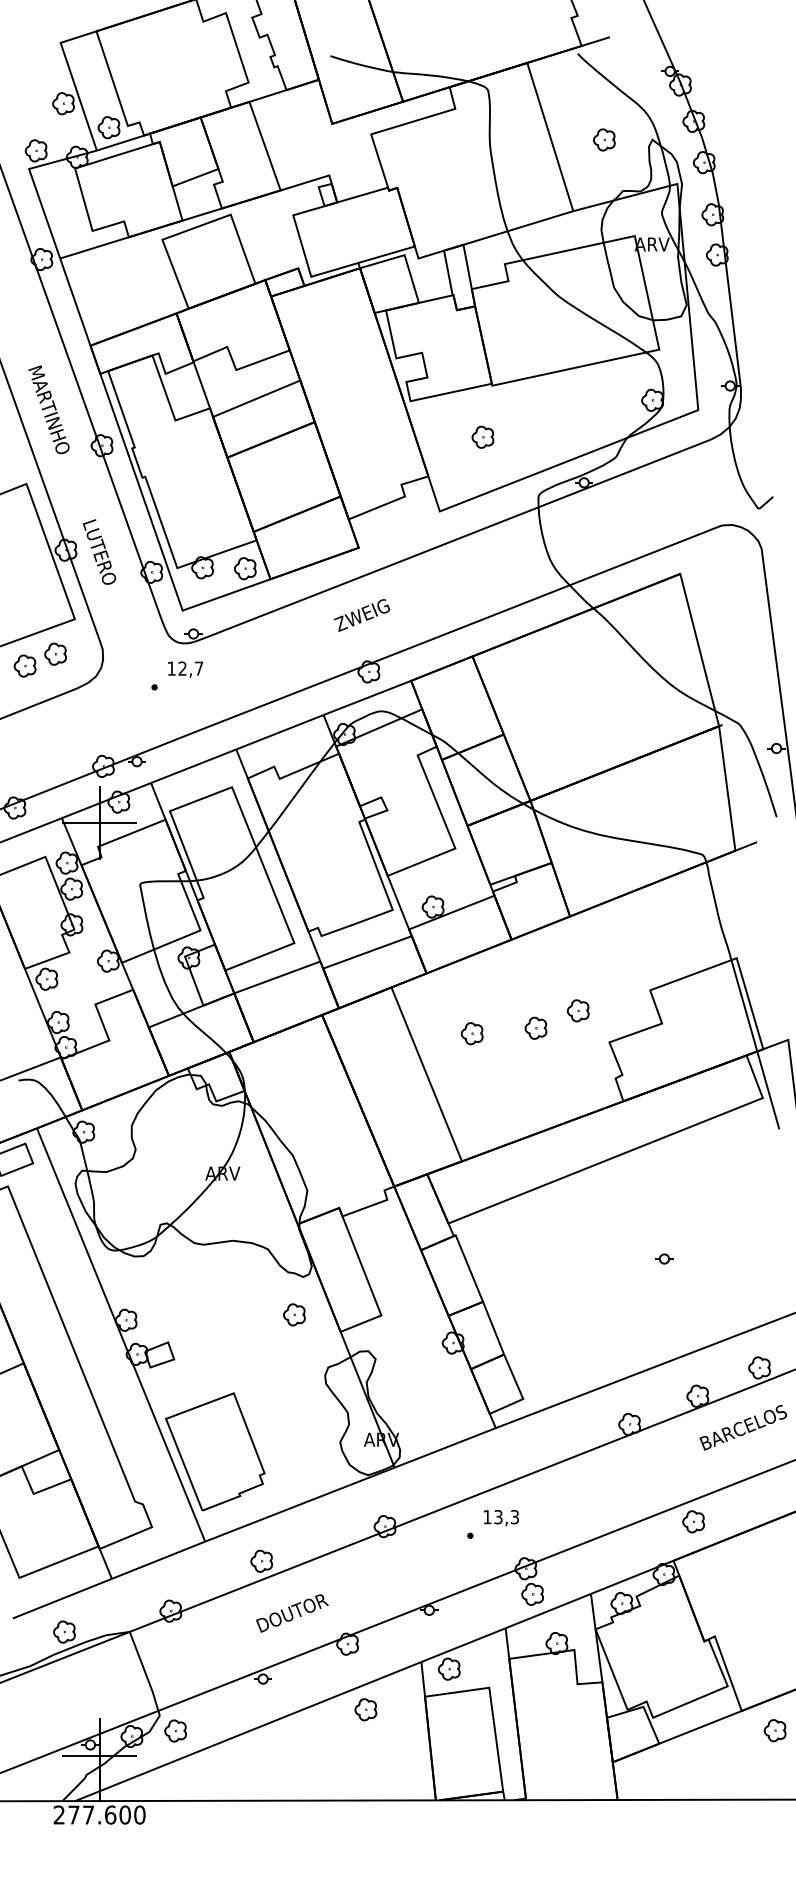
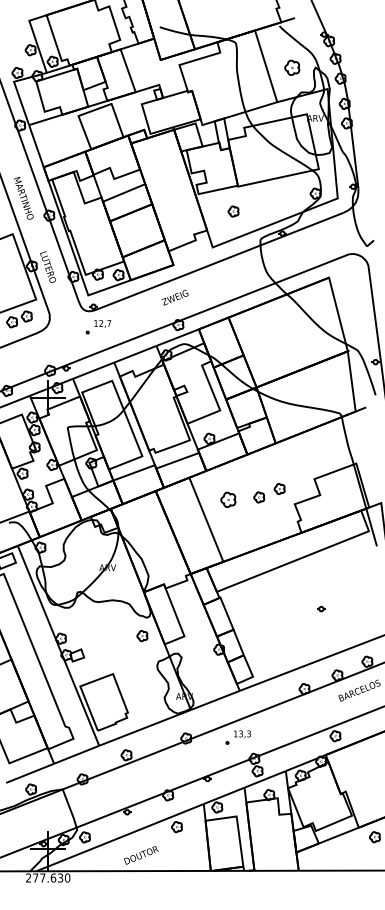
part: (604, 139) -> (292, 67), size x1.4
part: (176, 676) -> (98, 327), moved
part: (472, 1034) -> (228, 500), size x1.4
text: (292, 1613) -> (141, 855), moved
text: (125, 1813) -> (60, 877), 277.600 -> 277.630

